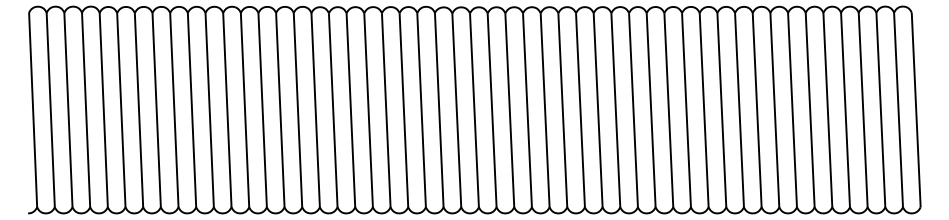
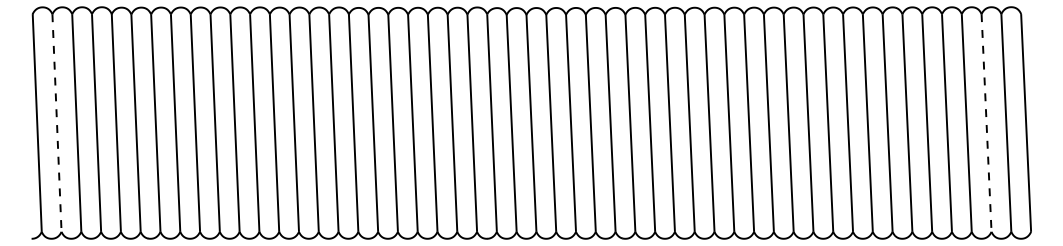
line: (50, 110) -> (56, 123), solid -> dashed
line: (880, 110) -> (986, 123), solid -> dashed

